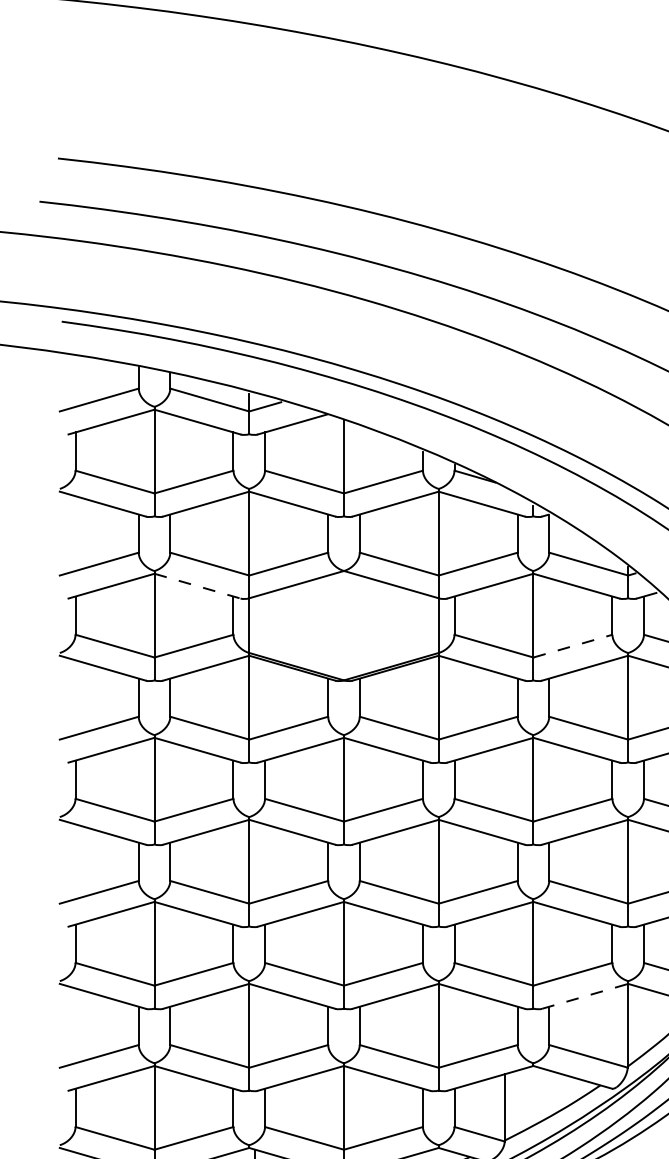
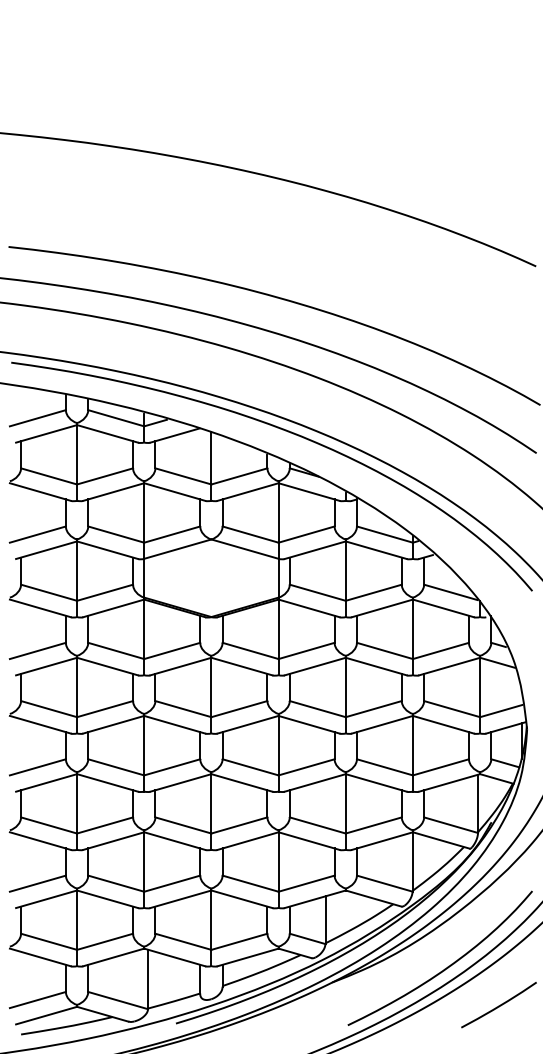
line: (197, 586) -> (107, 550), dashed -> solid
line: (573, 645) -> (374, 592), dashed -> solid
line: (585, 996) -> (382, 841), dashed -> solid

